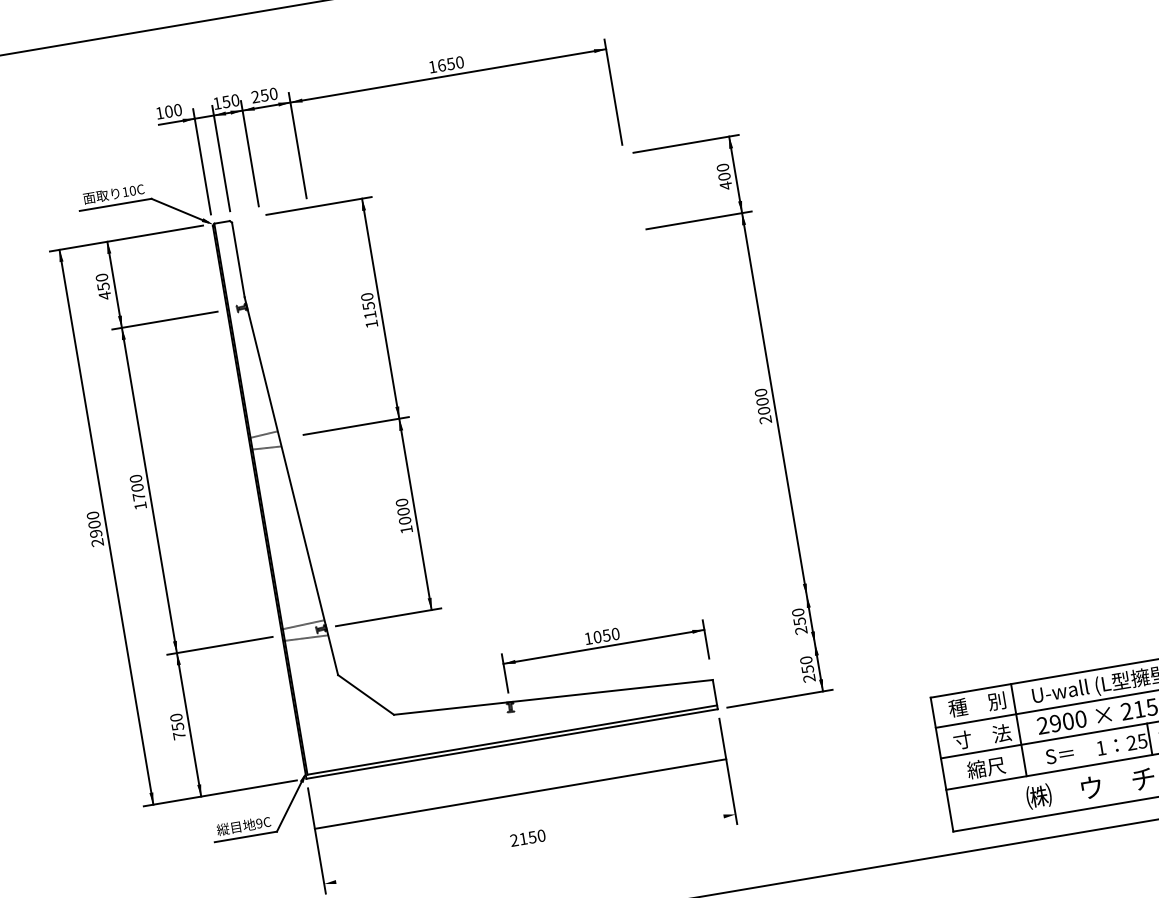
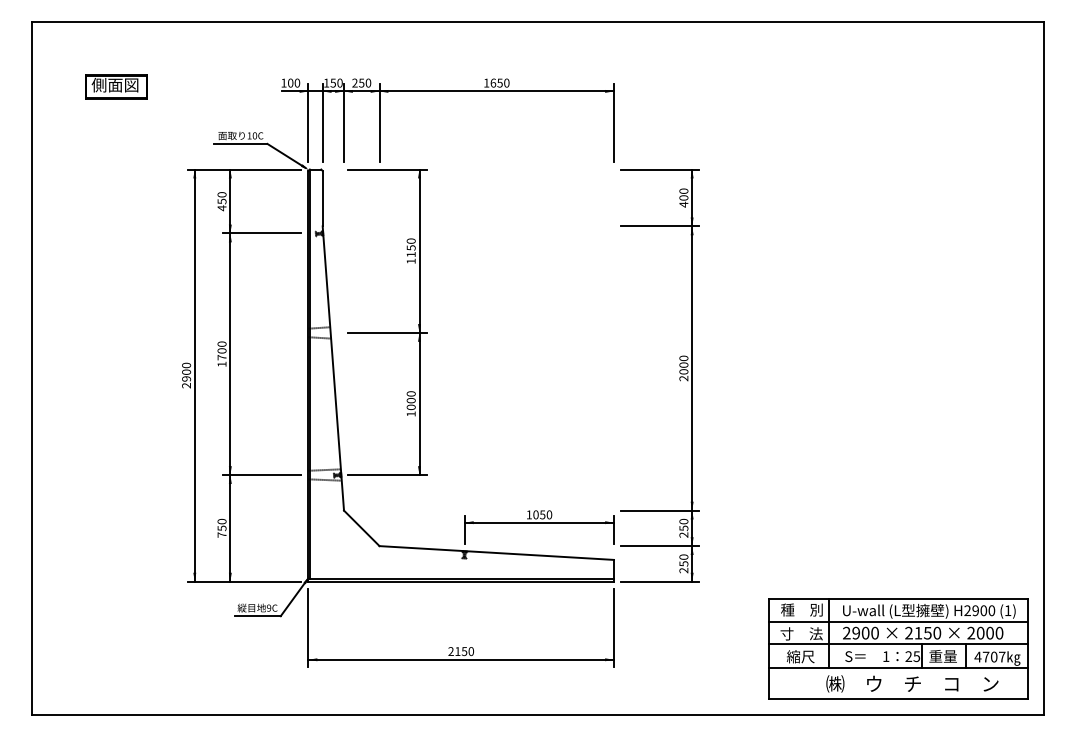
line: (764, 602) -> (660, 510), added
line: (772, 651) -> (660, 546), added
line: (520, 793) -> (461, 659), moved

